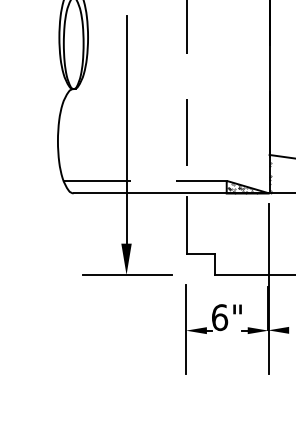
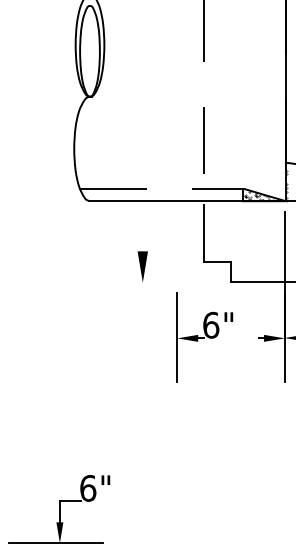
line: (126, 134) -> (142, 142), removed
line: (127, 274) -> (143, 282), removed
part: (213, 329) -> (204, 337), moved

